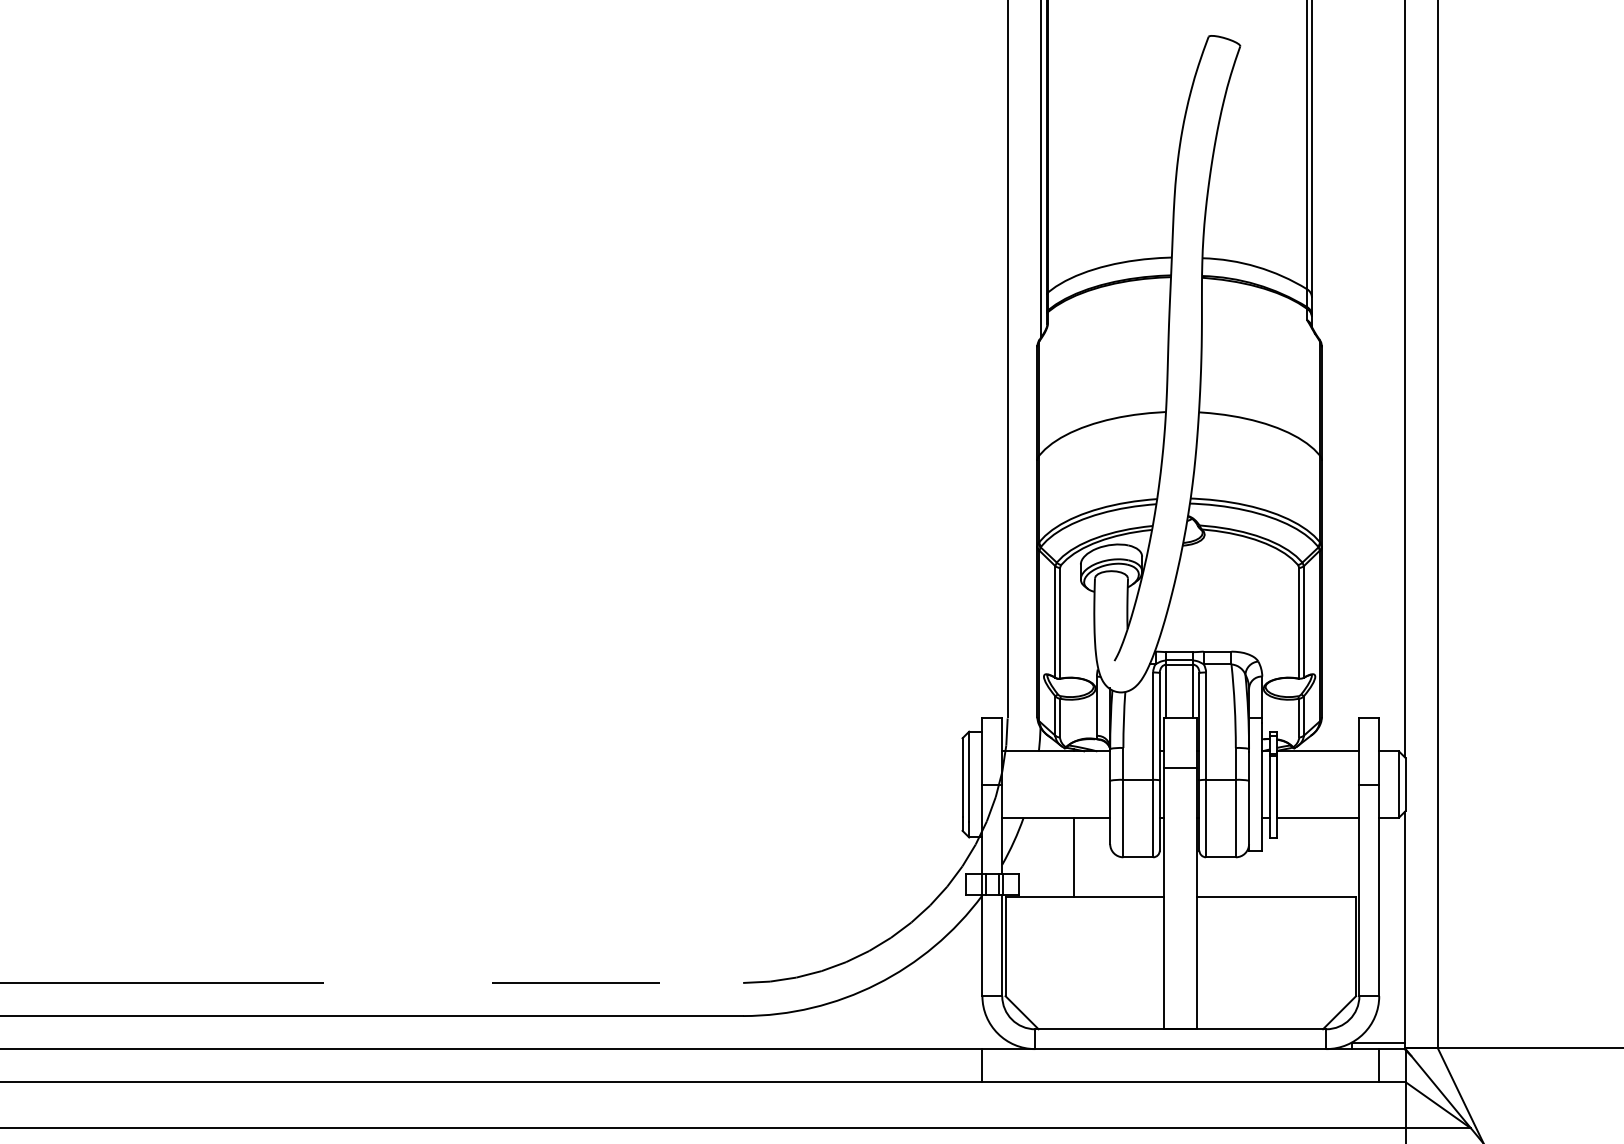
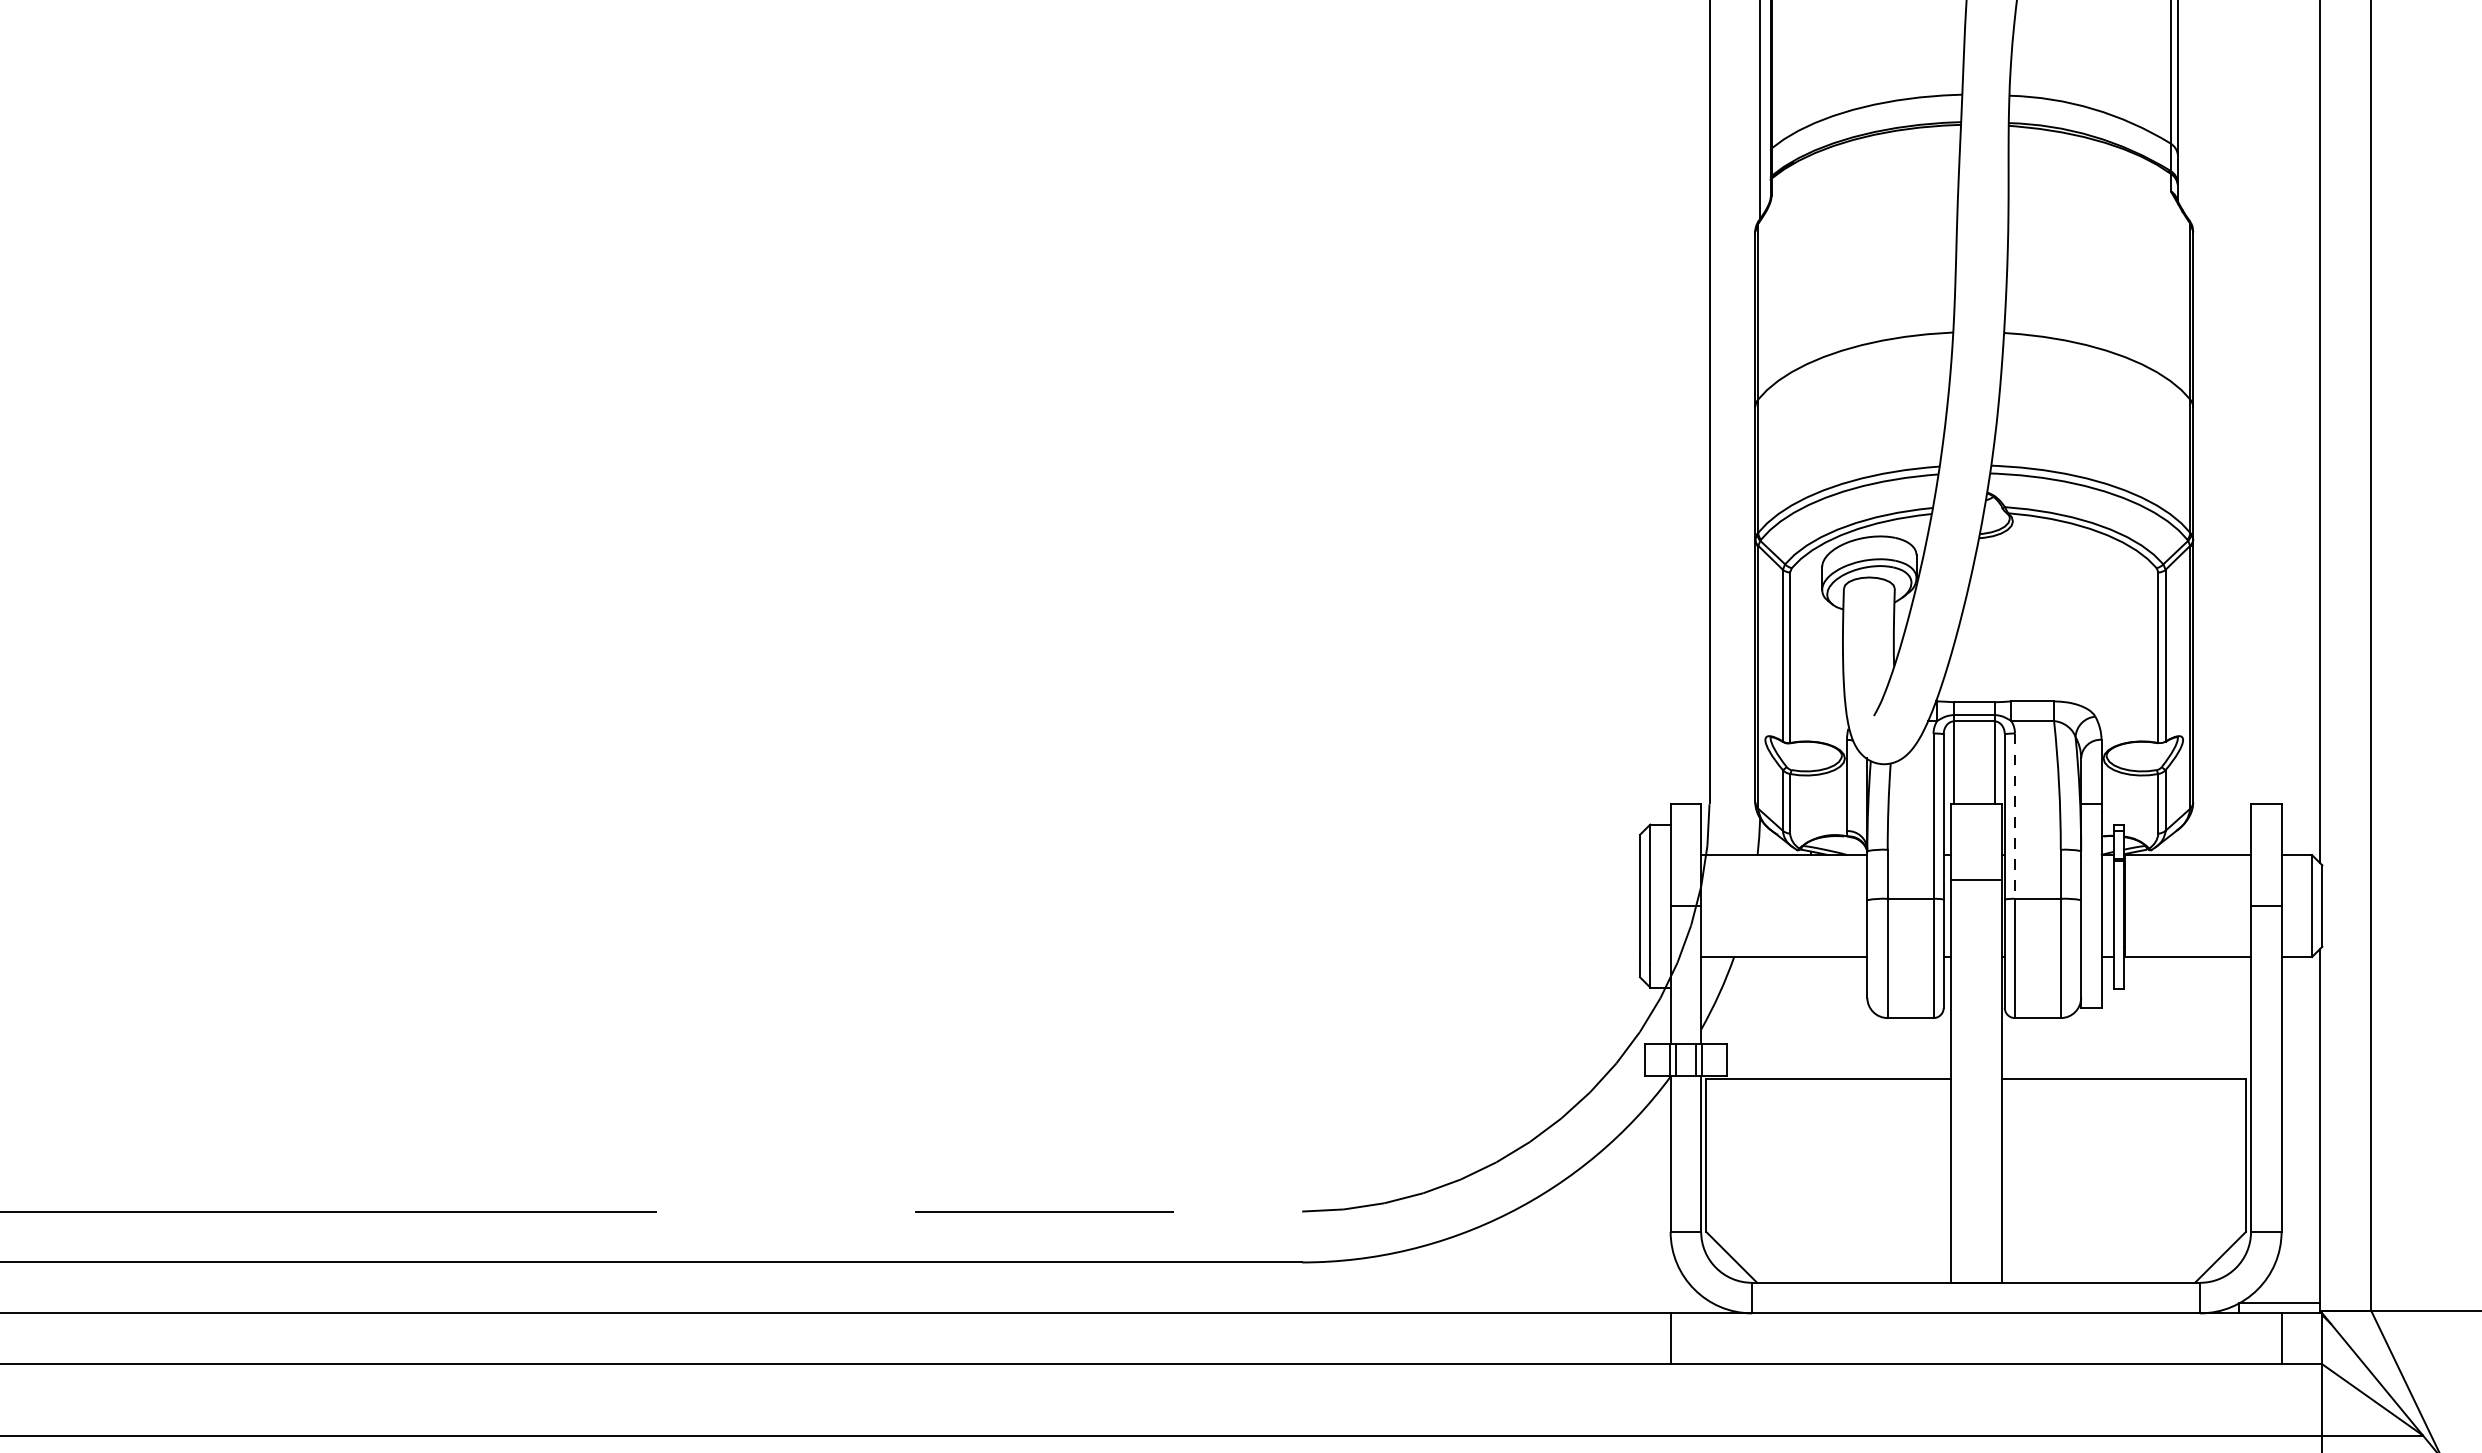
line: (1206, 726) -> (2015, 816), solid -> dashed
line: (1073, 857) -> (1810, 1018), removed

